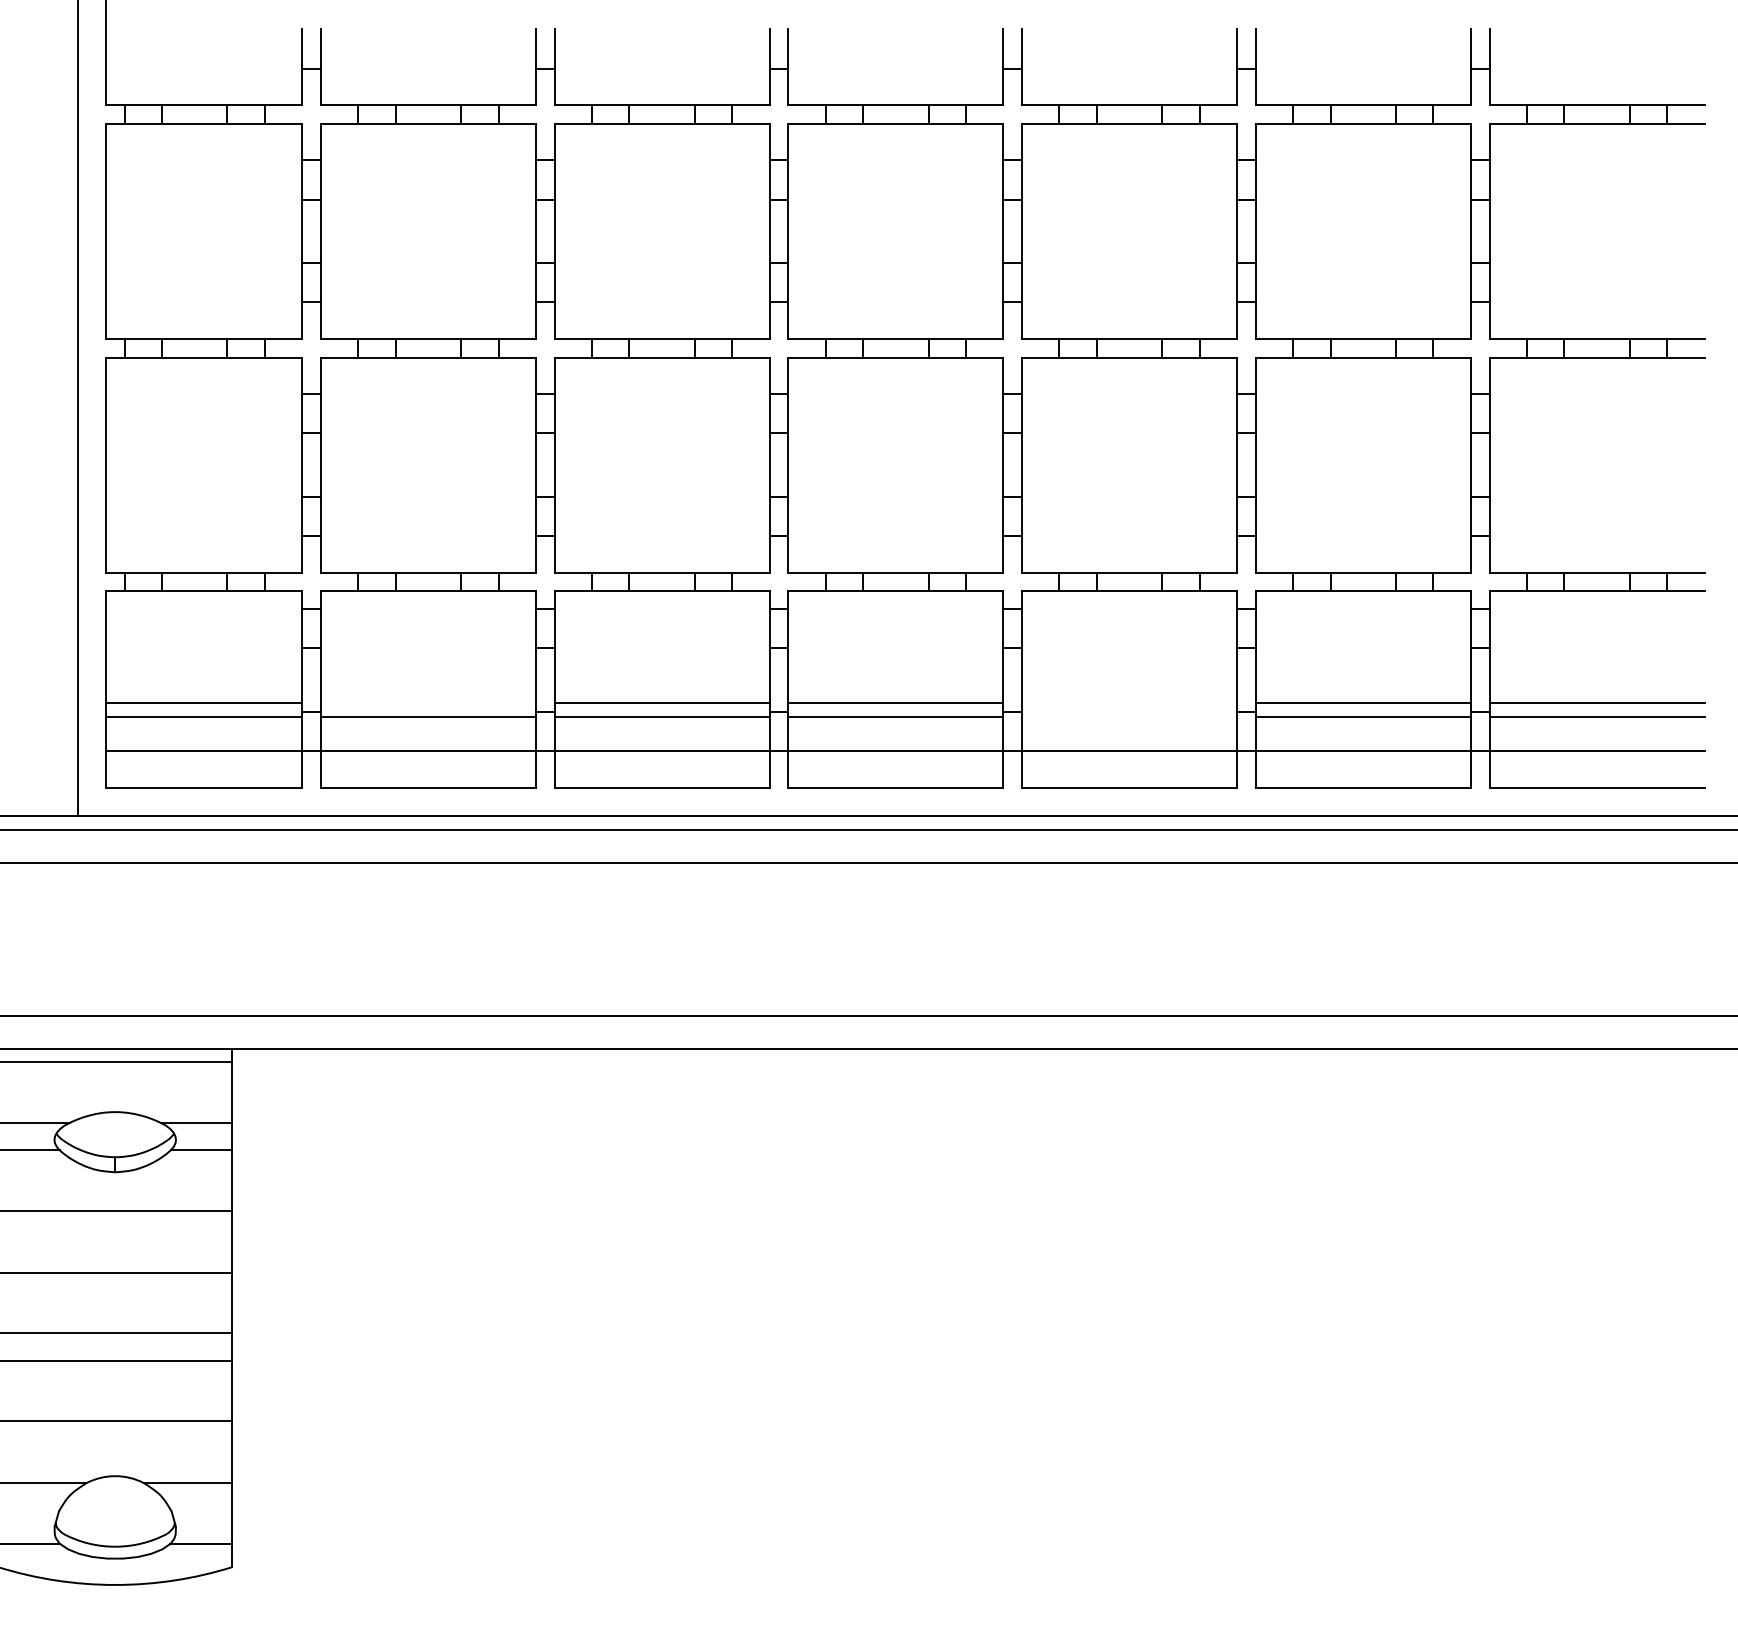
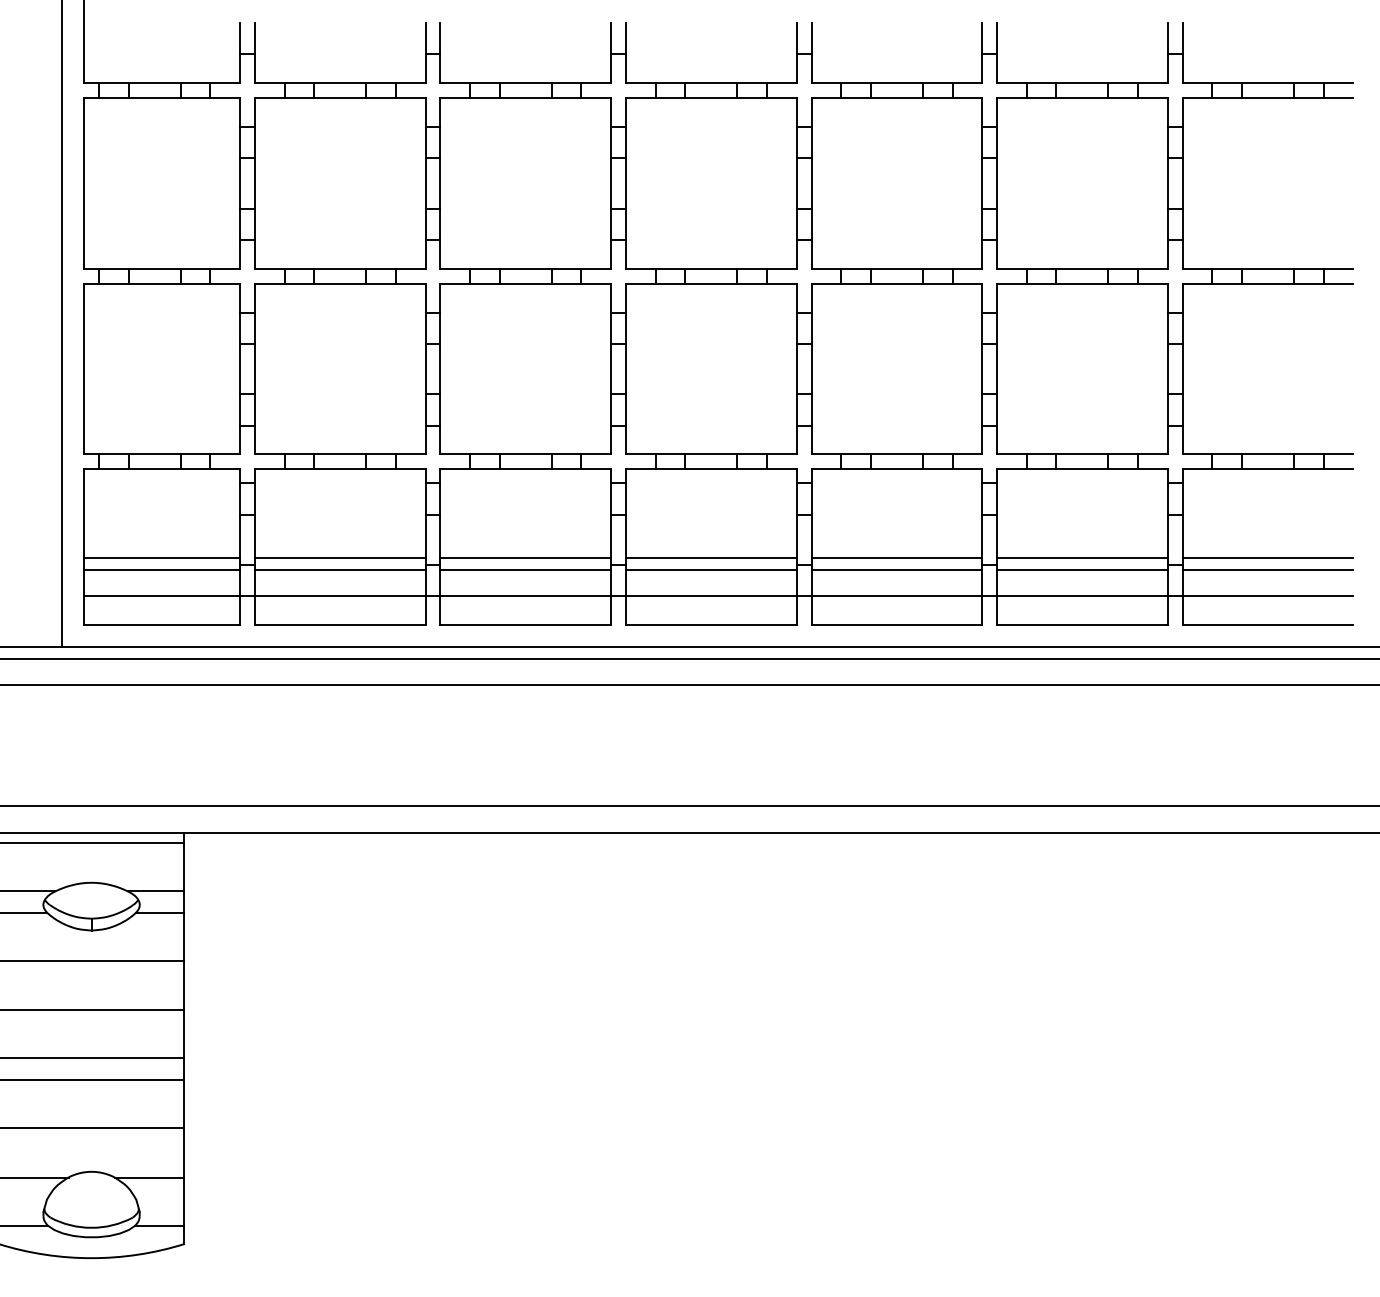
line: (427, 703) -> (339, 558), added
line: (1129, 703) -> (896, 558), added
line: (1129, 717) -> (896, 569), added

